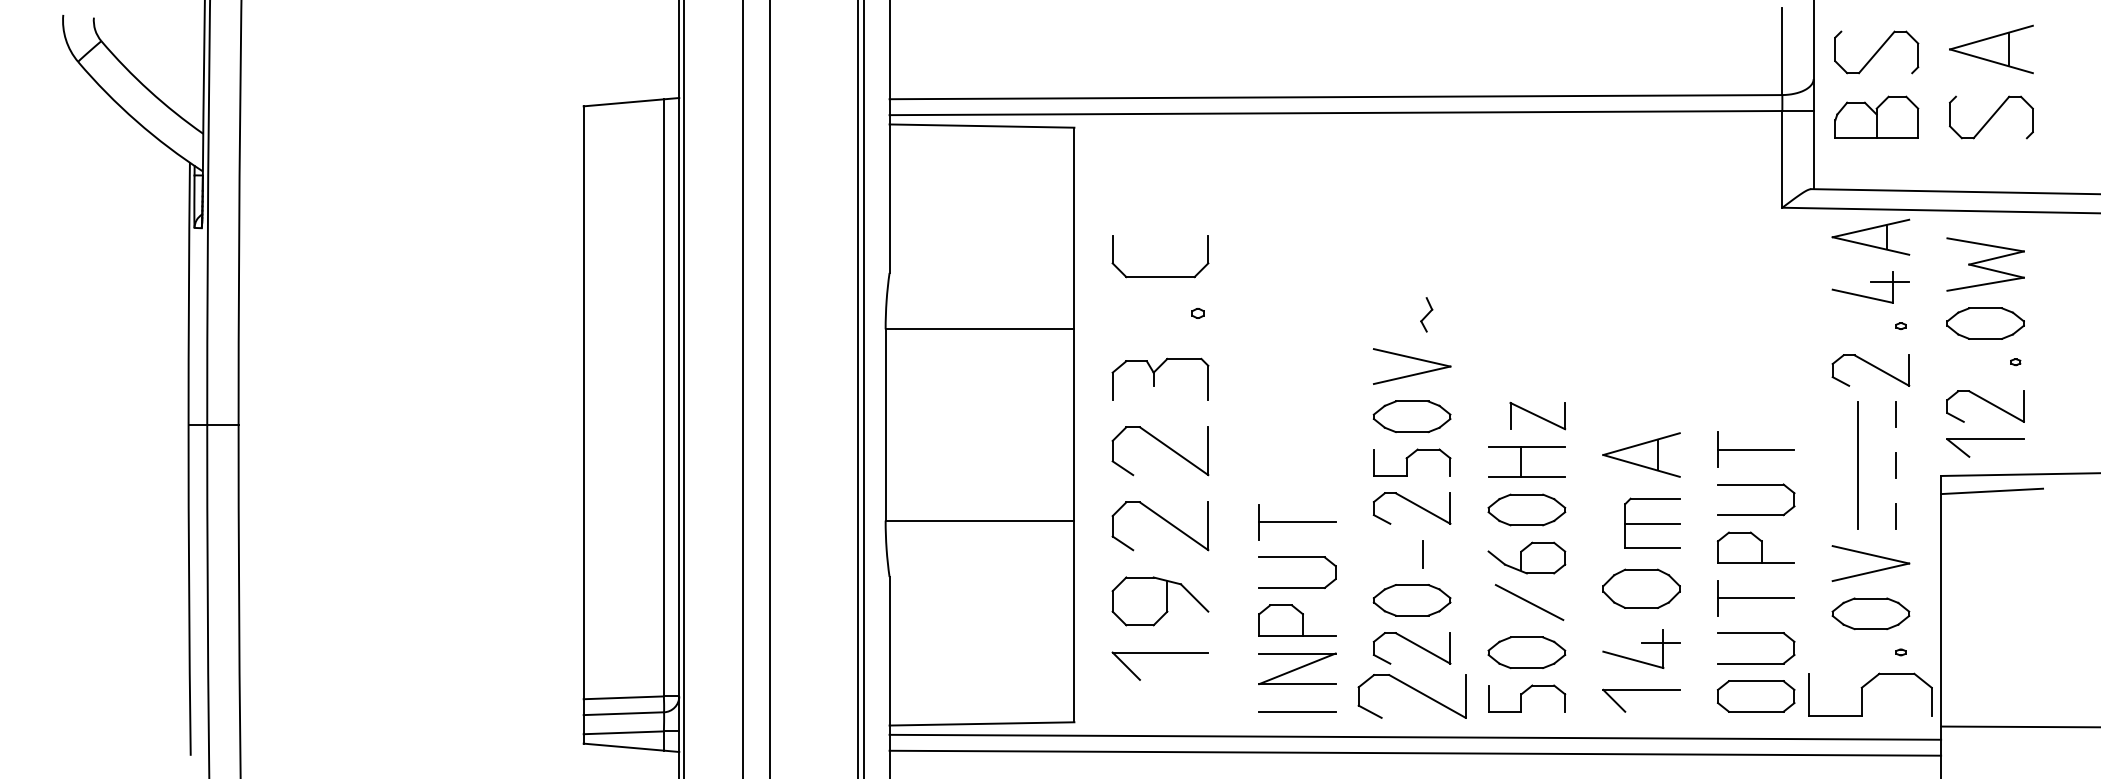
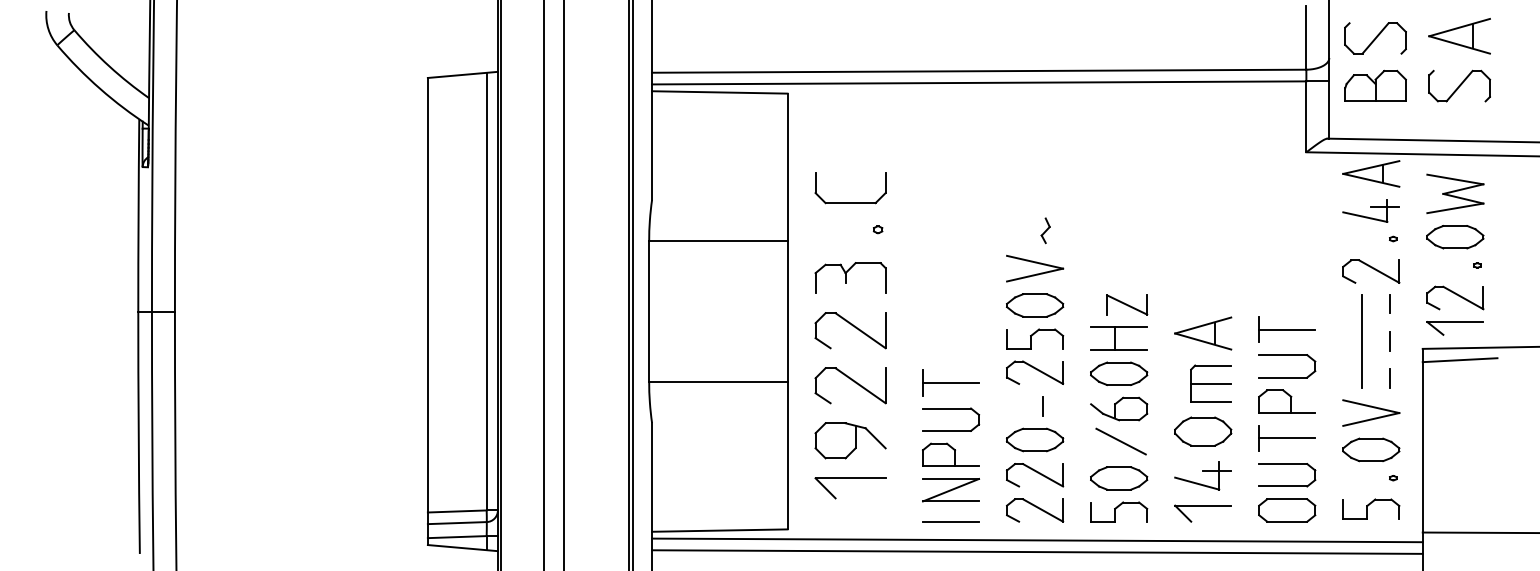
part: (1871, 694) -> (1371, 509), size x0.62
part: (1411, 696) -> (1034, 510), size x0.71

